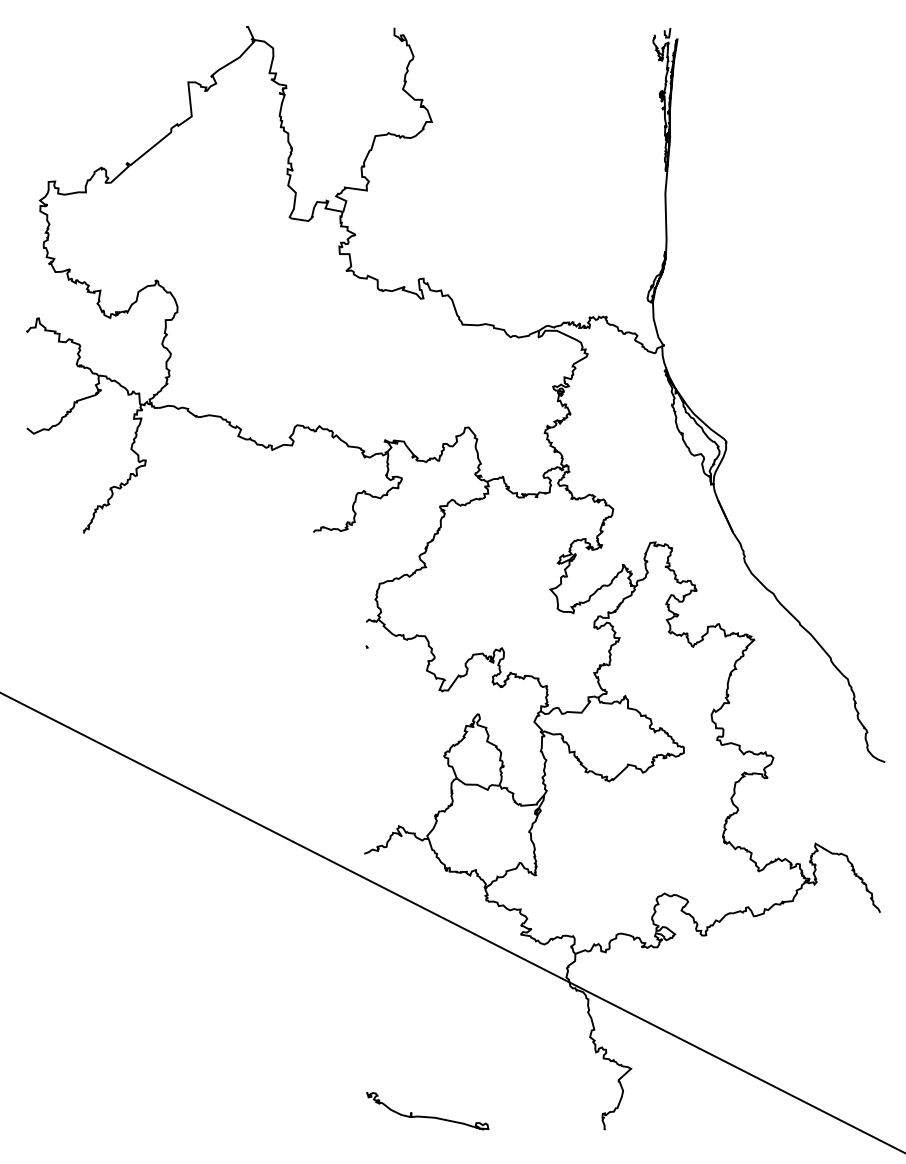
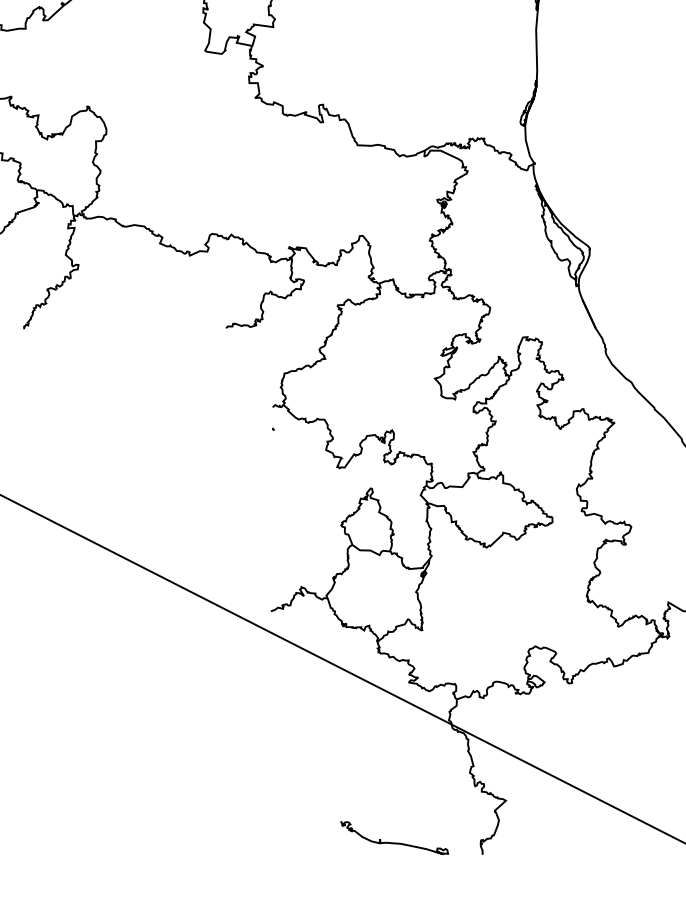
curve: (427, 1116) -> (394, 842), moved

